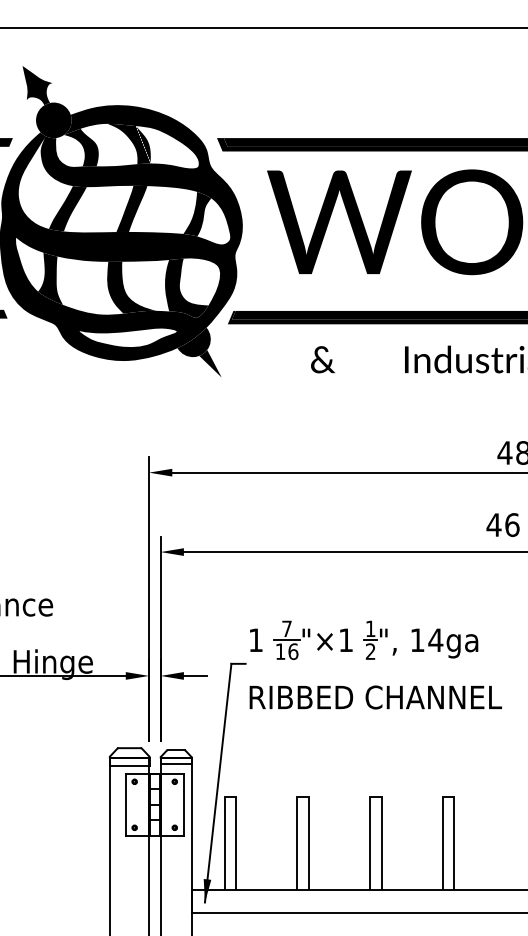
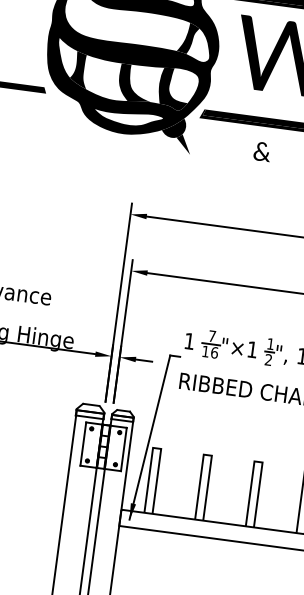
fill: (67, 208) -> (98, 22), removed
fill: (131, 208) -> (142, 28), removed

